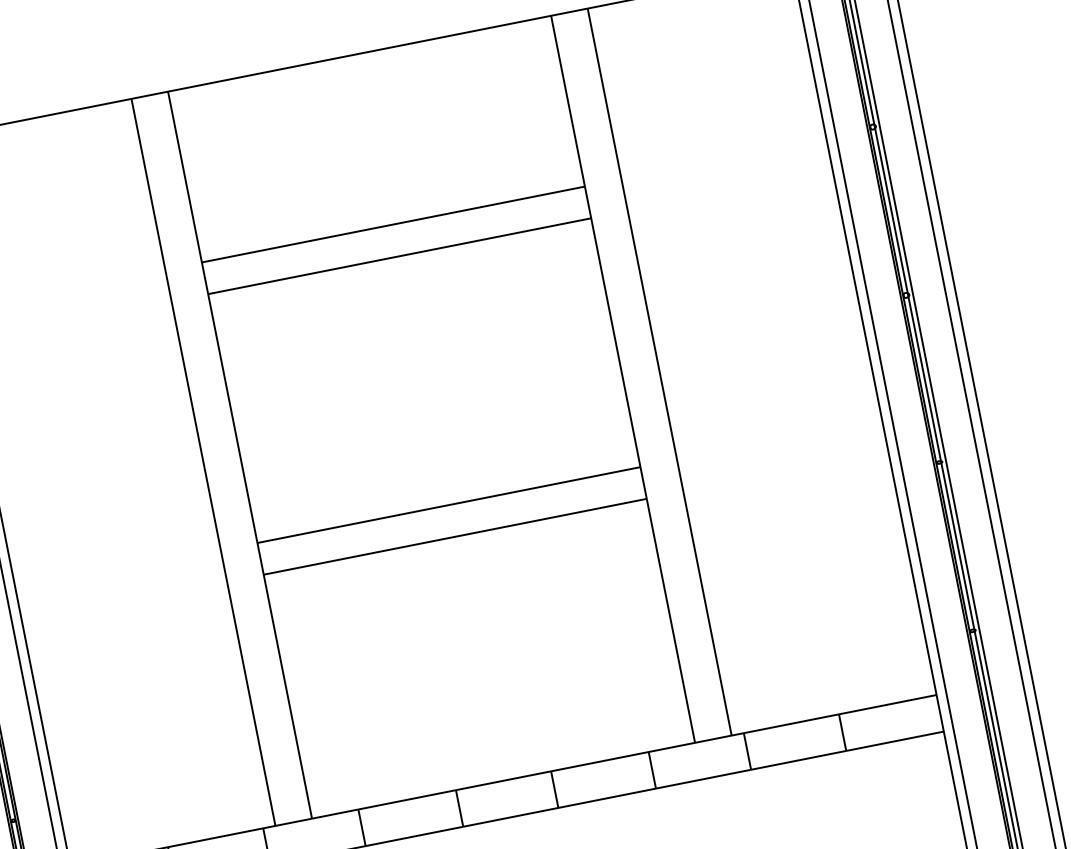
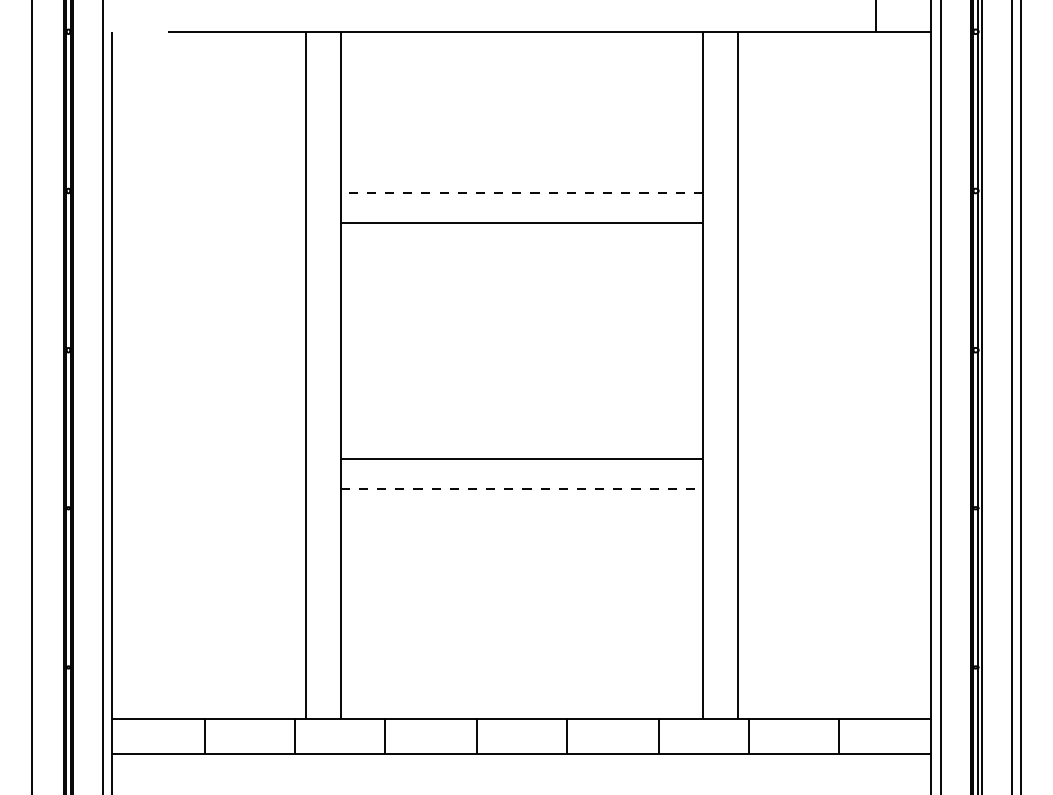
line: (393, 224) -> (521, 193), solid -> dashed
line: (455, 536) -> (522, 488), solid -> dashed

